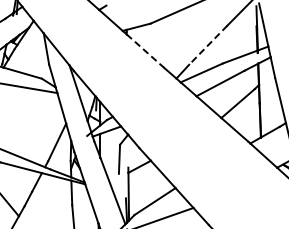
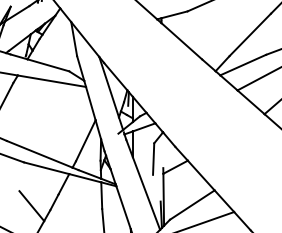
line: (207, 45) -> (249, 35), dashed -> solid
line: (145, 51) -> (181, 41), dashed -> solid

